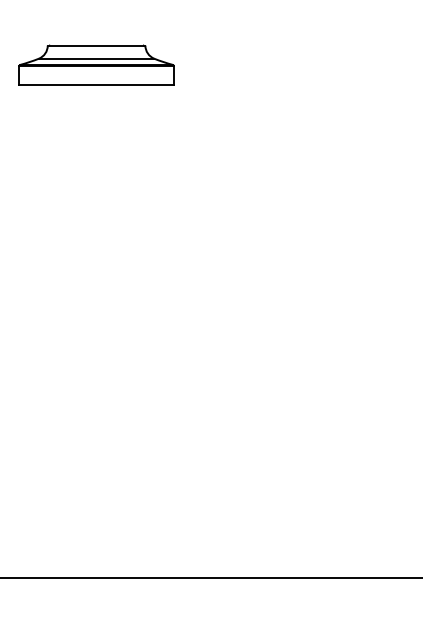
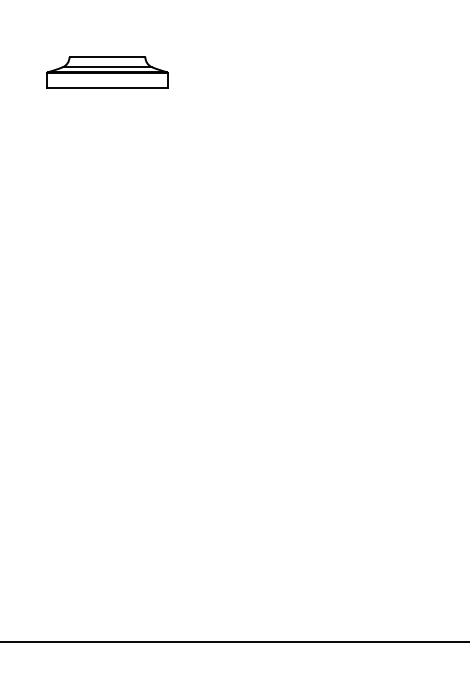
part: (96, 64) -> (107, 71), size x0.7

